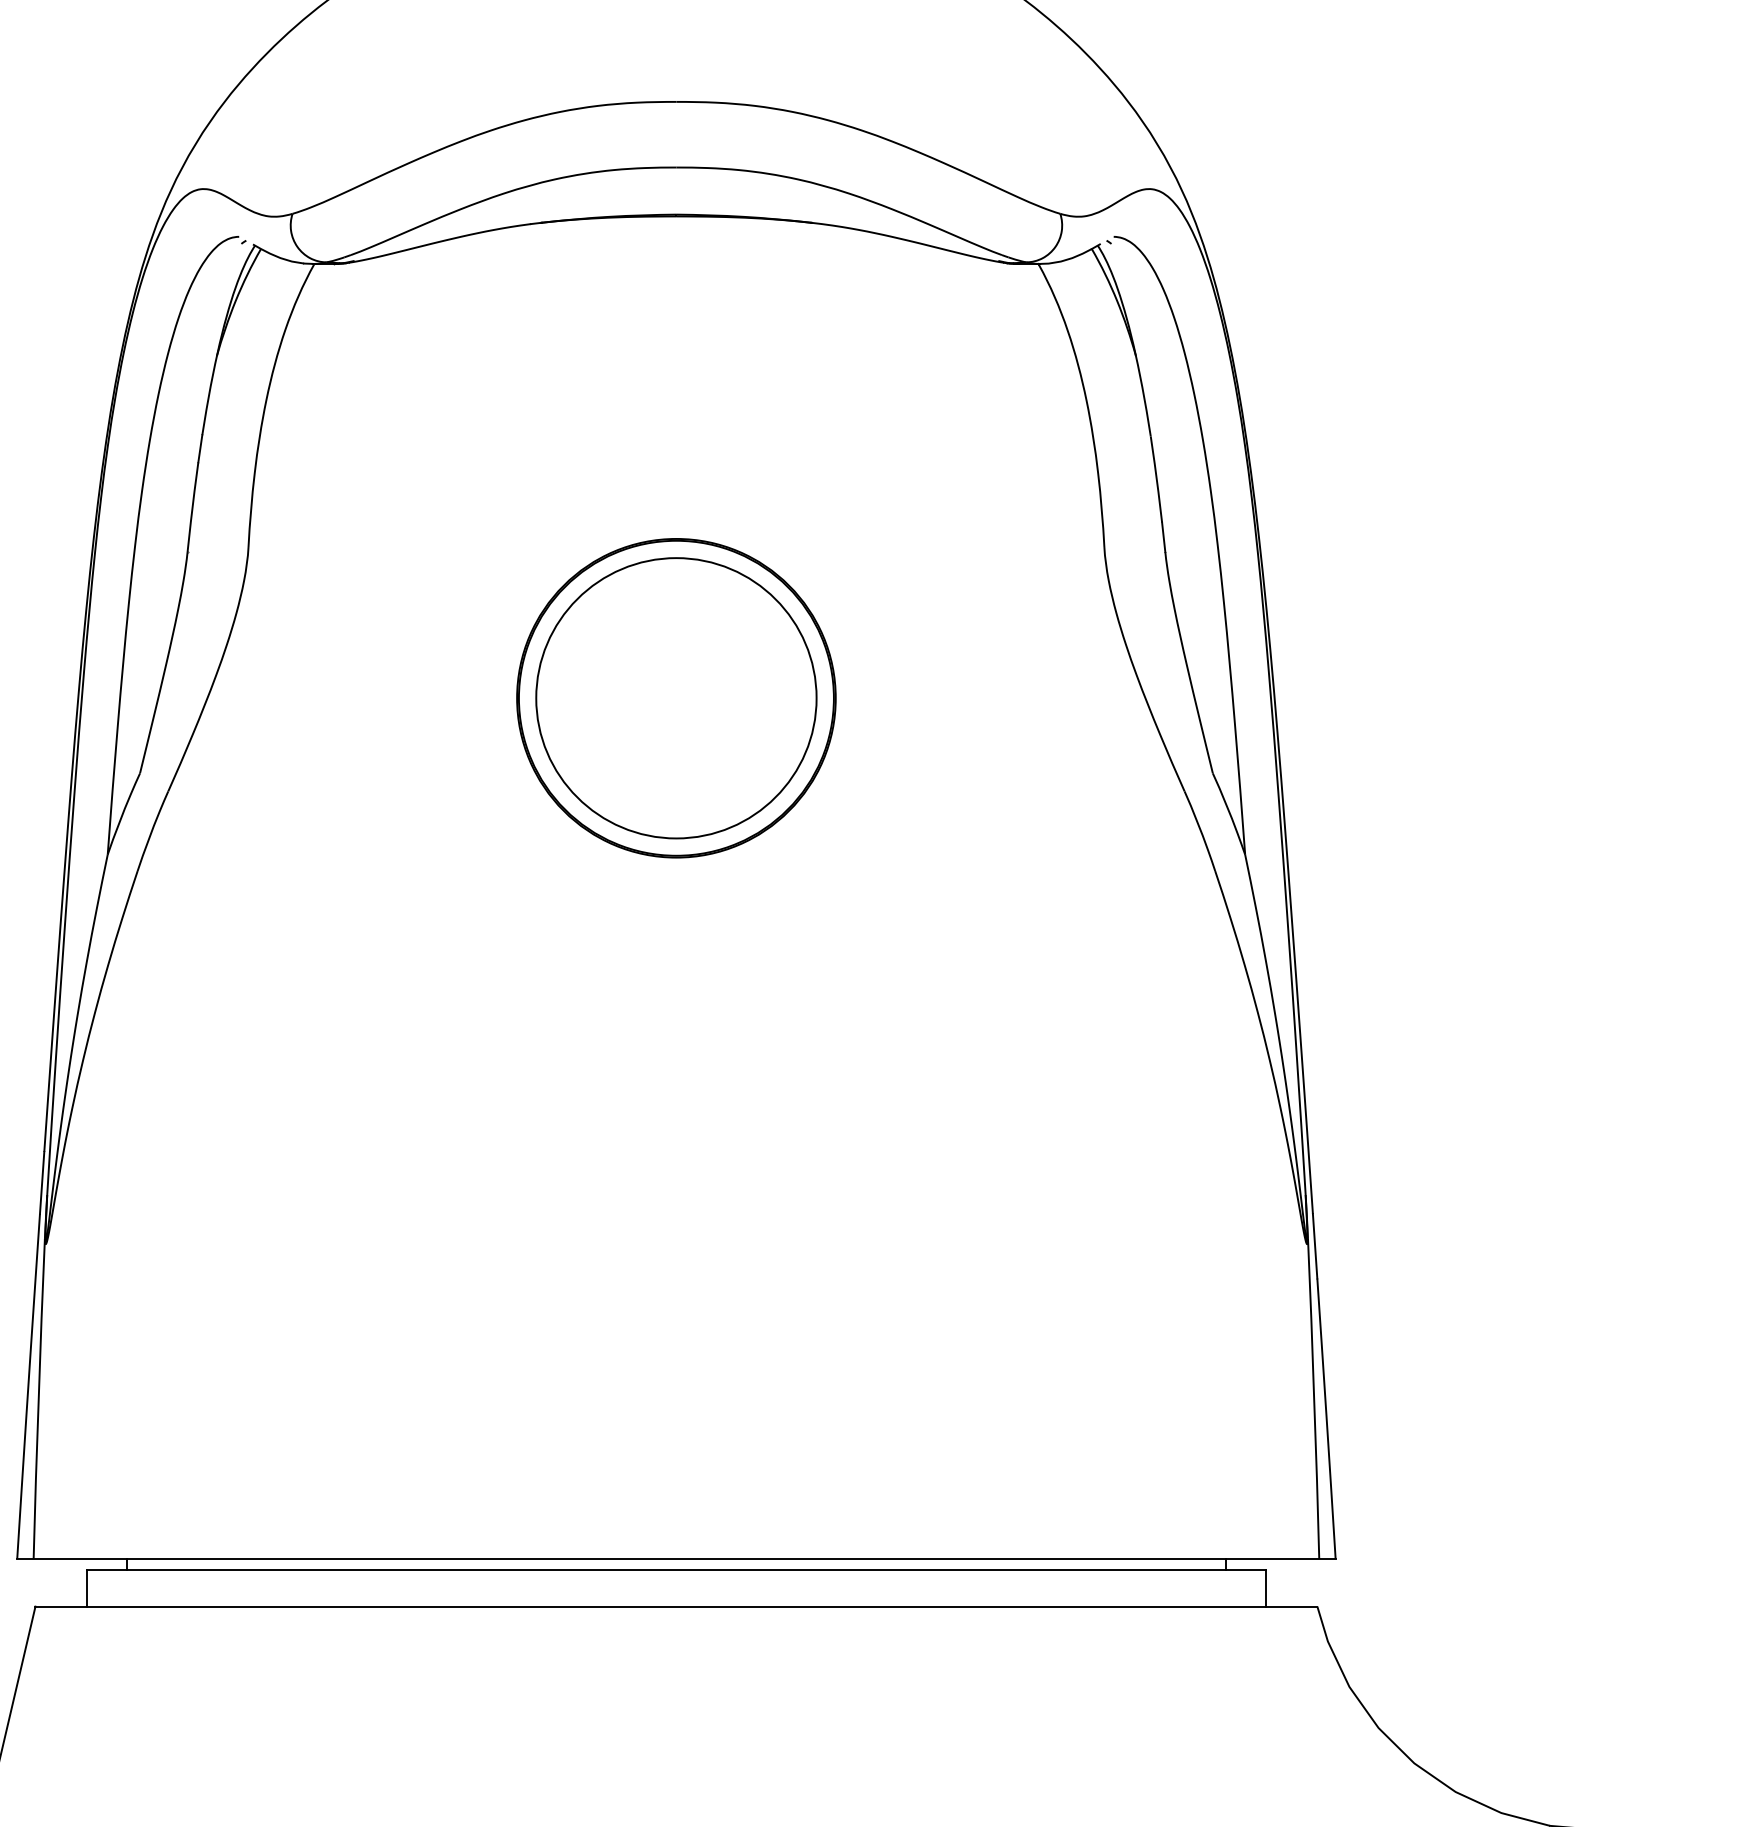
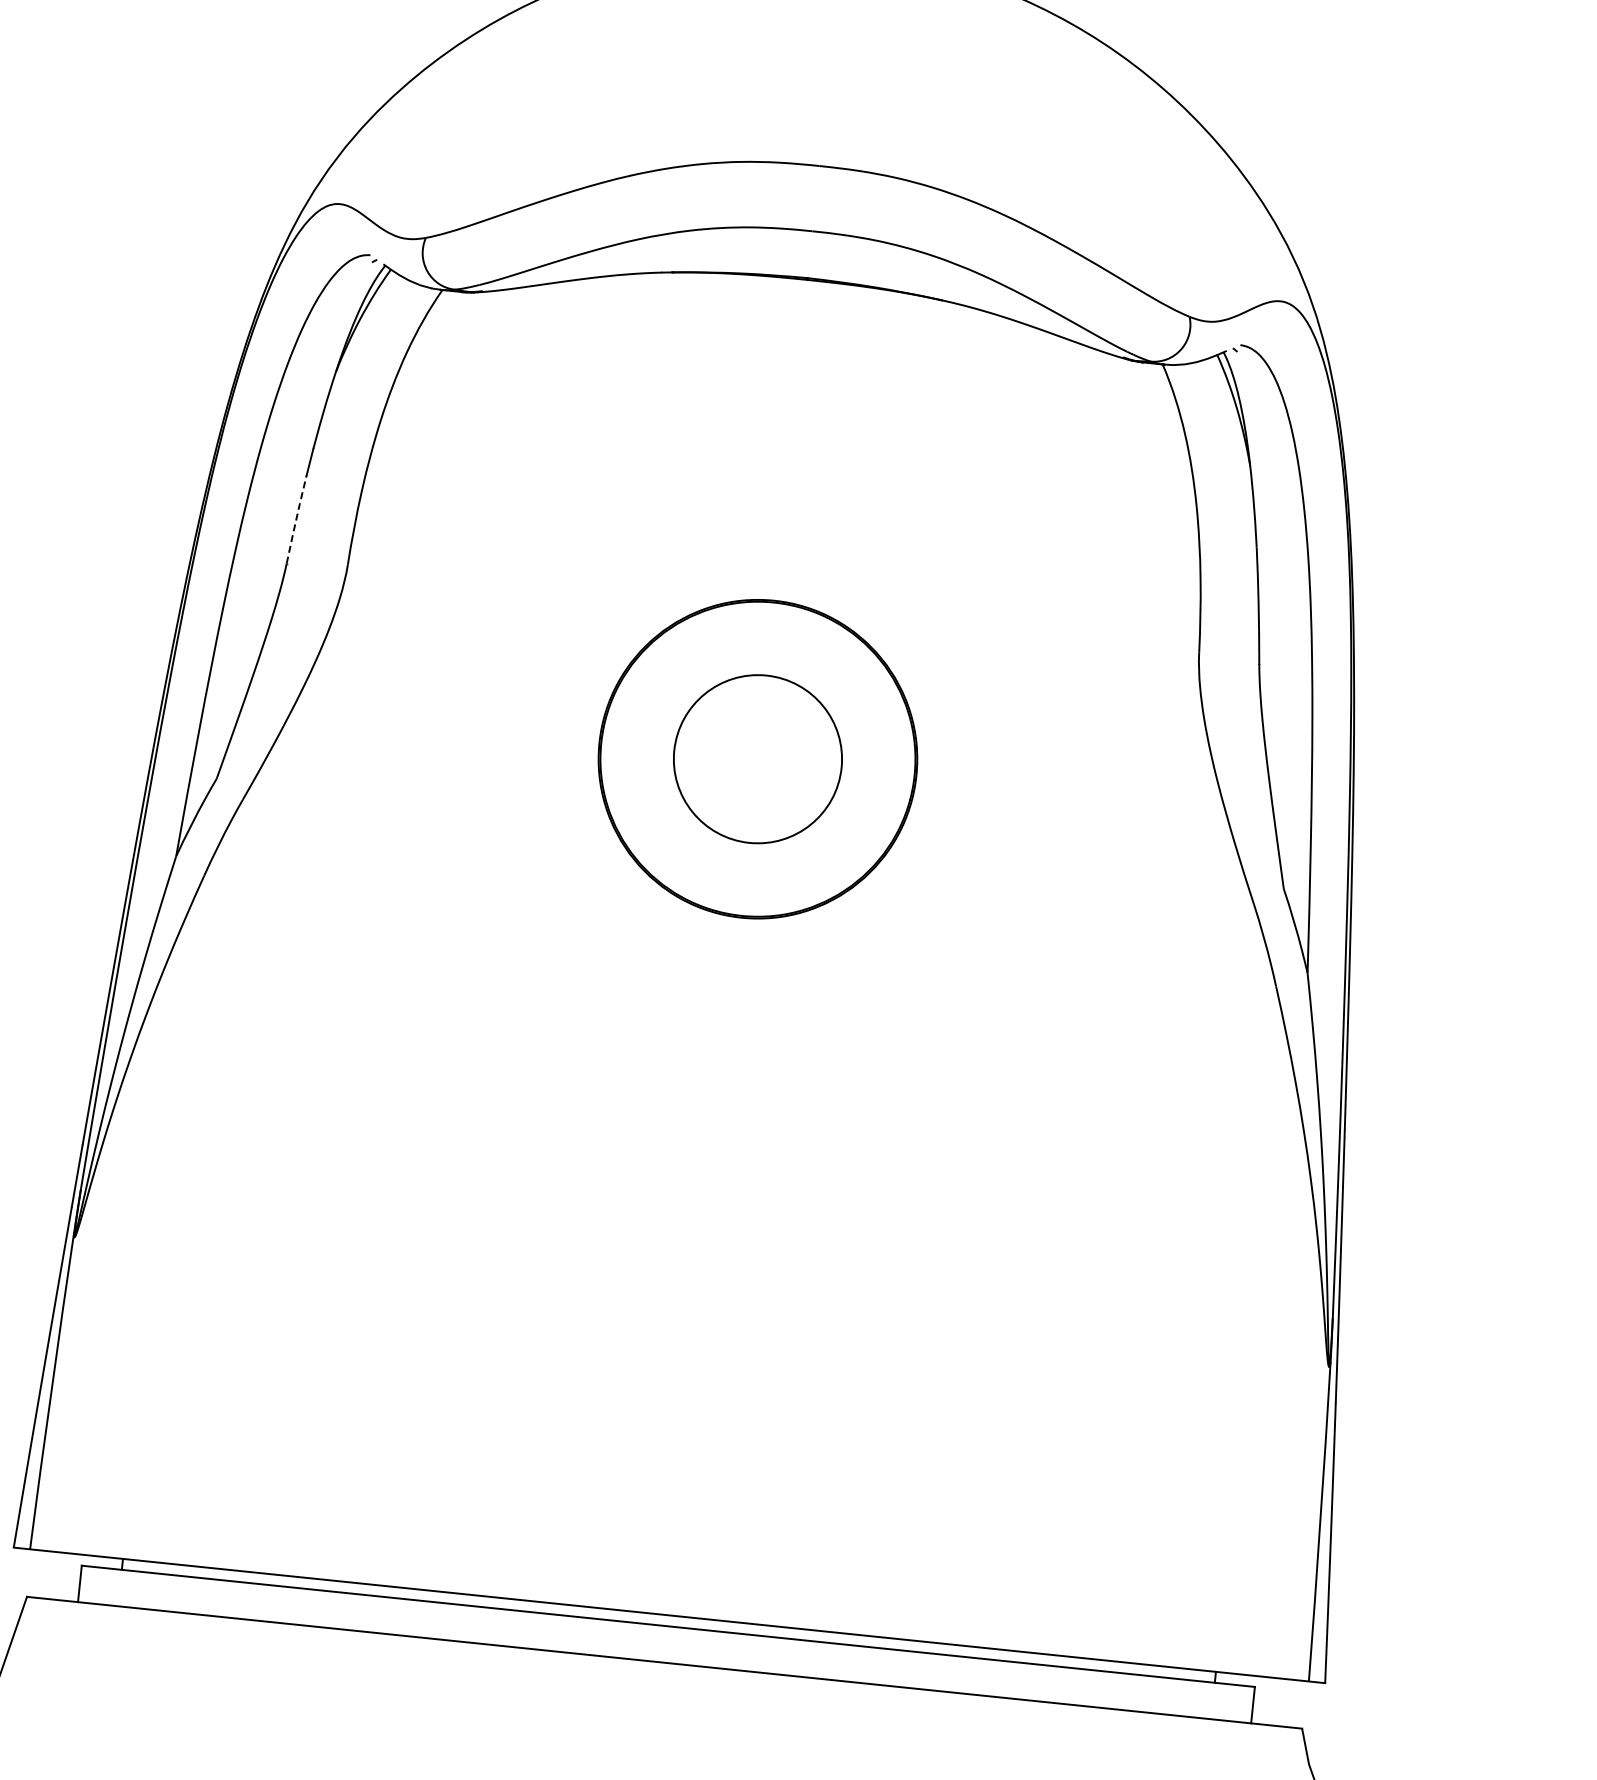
line: (192, 506) -> (296, 518), solid -> dashed
circle: (676, 698) -> (758, 759), size x0.6

